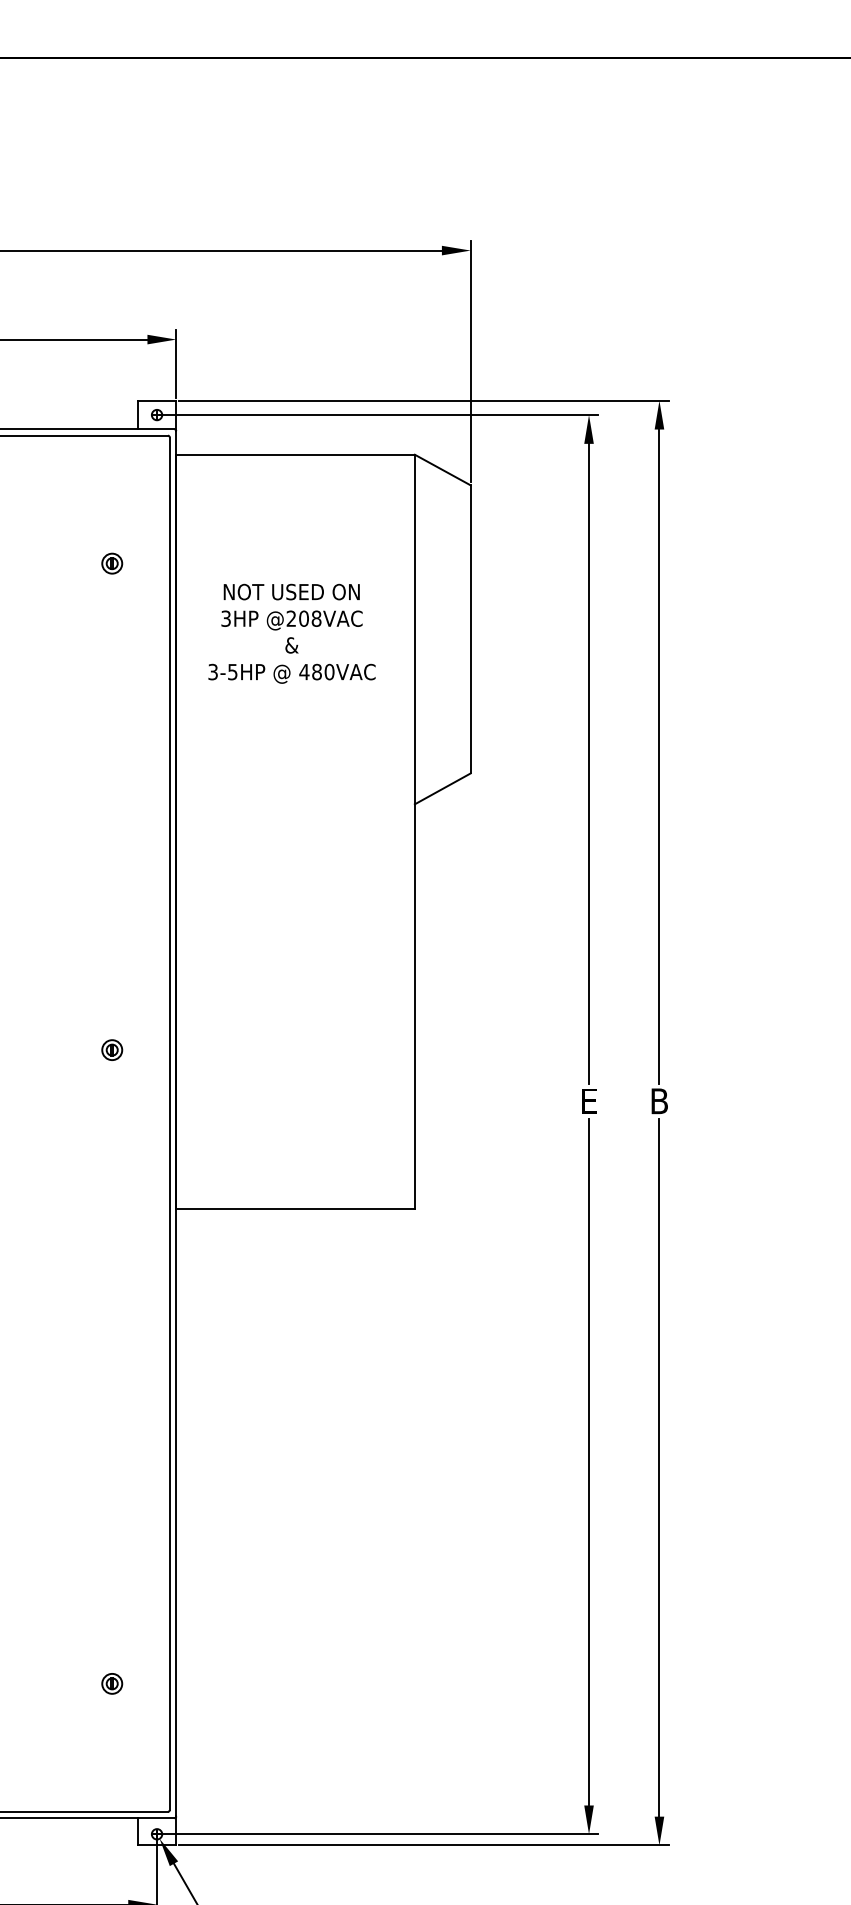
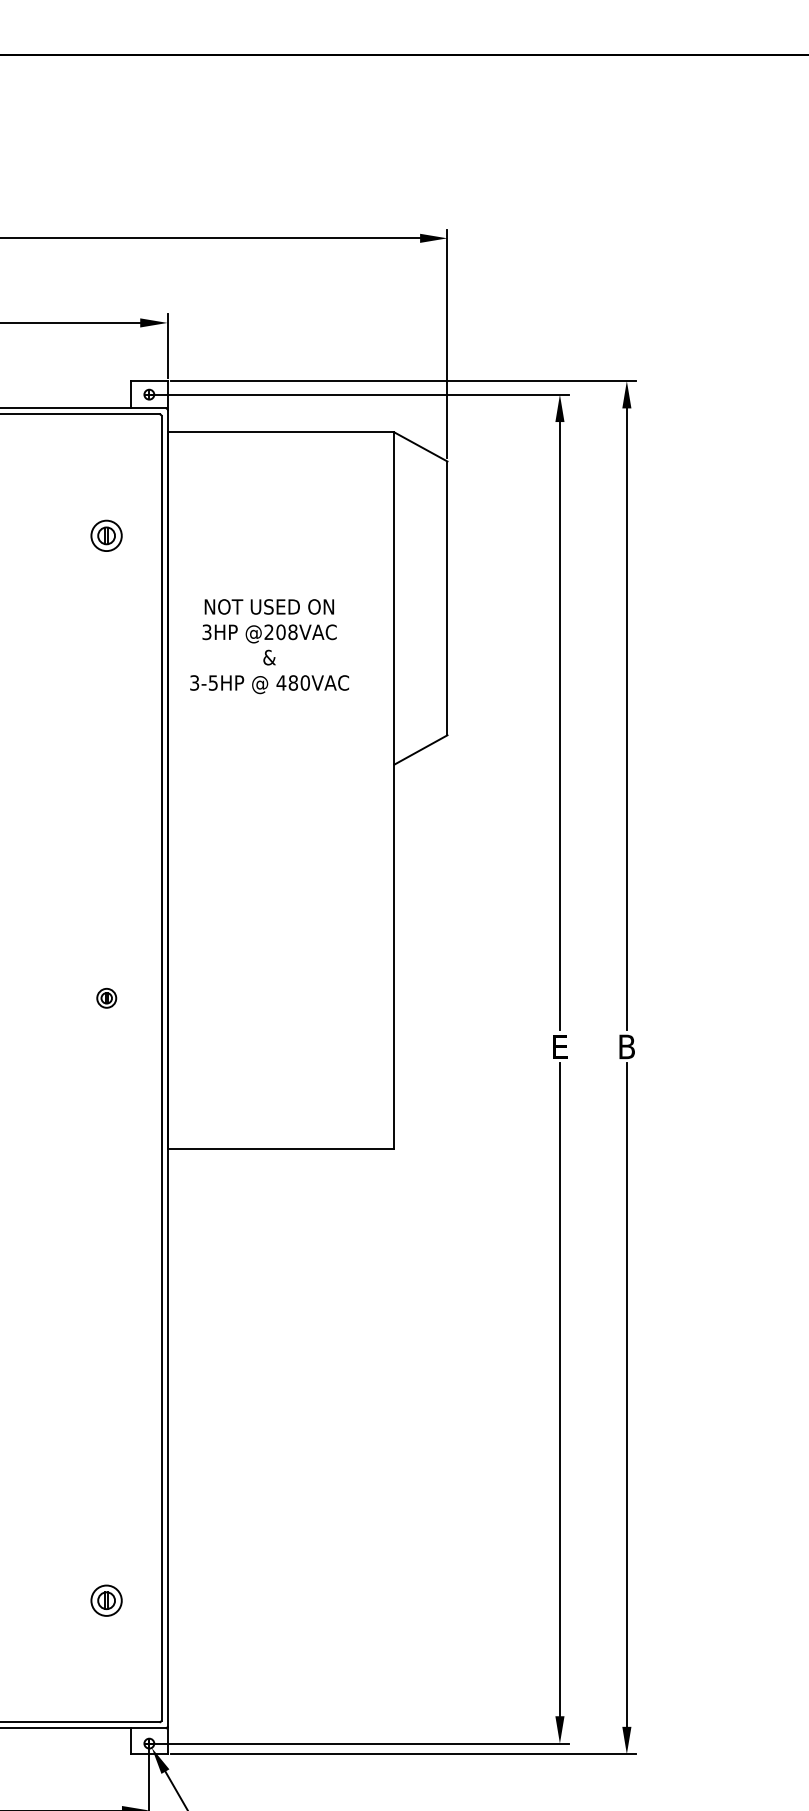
part: (111, 563) -> (106, 535), size x1.6
text: (291, 633) -> (269, 646), moved
part: (111, 1683) -> (106, 1600), size x1.6

